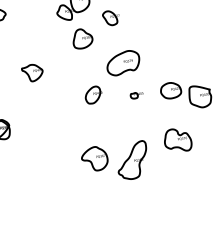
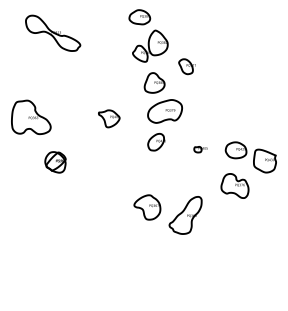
part: (122, 63) -> (164, 111), moved
part: (32, 72) -> (109, 118), moved
part: (177, 139) -> (234, 185), moved

